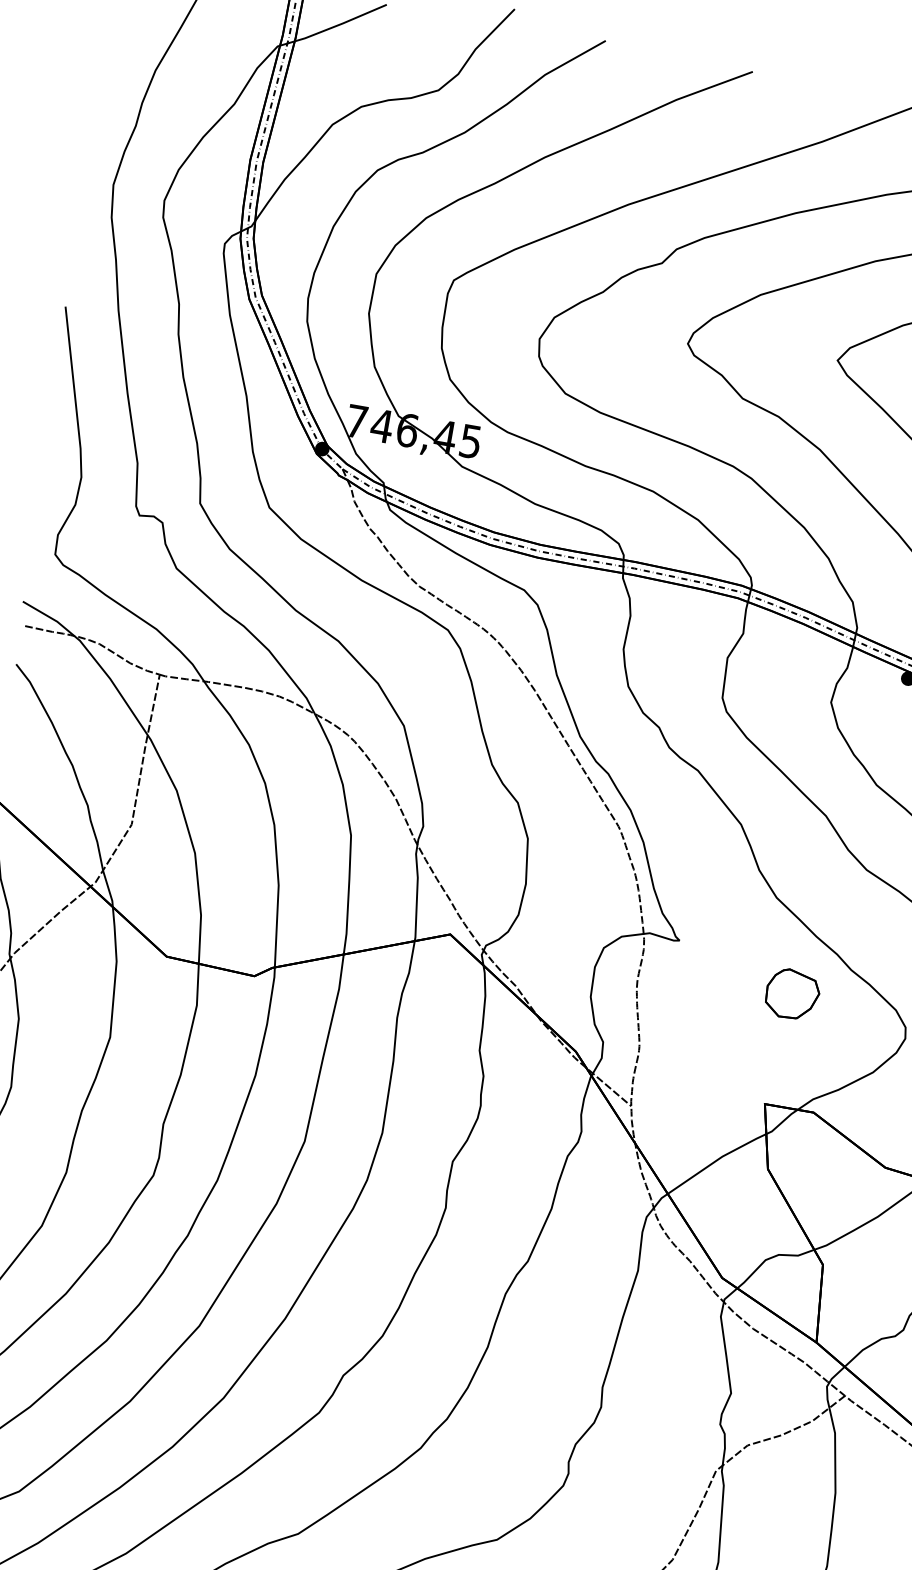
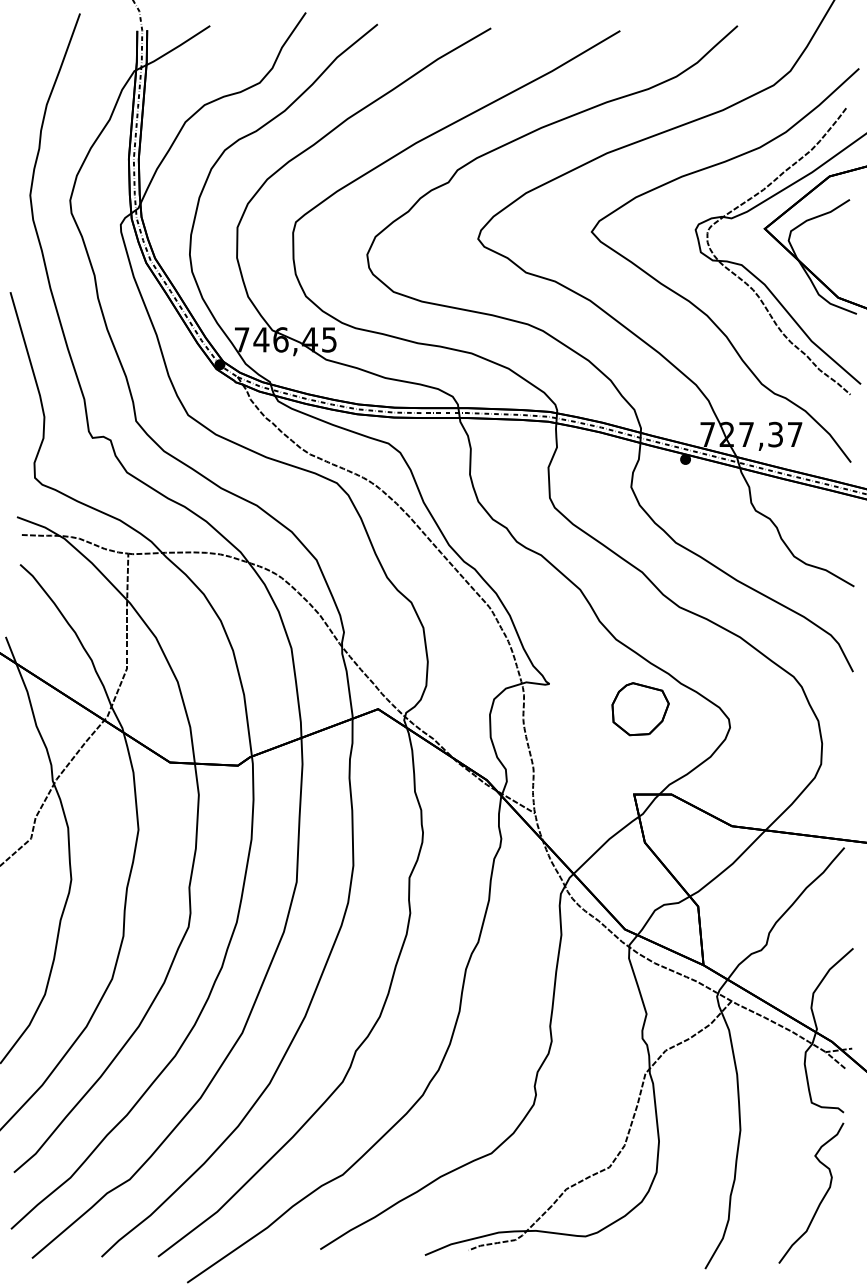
part: (792, 994) -> (640, 709), size x1.43

